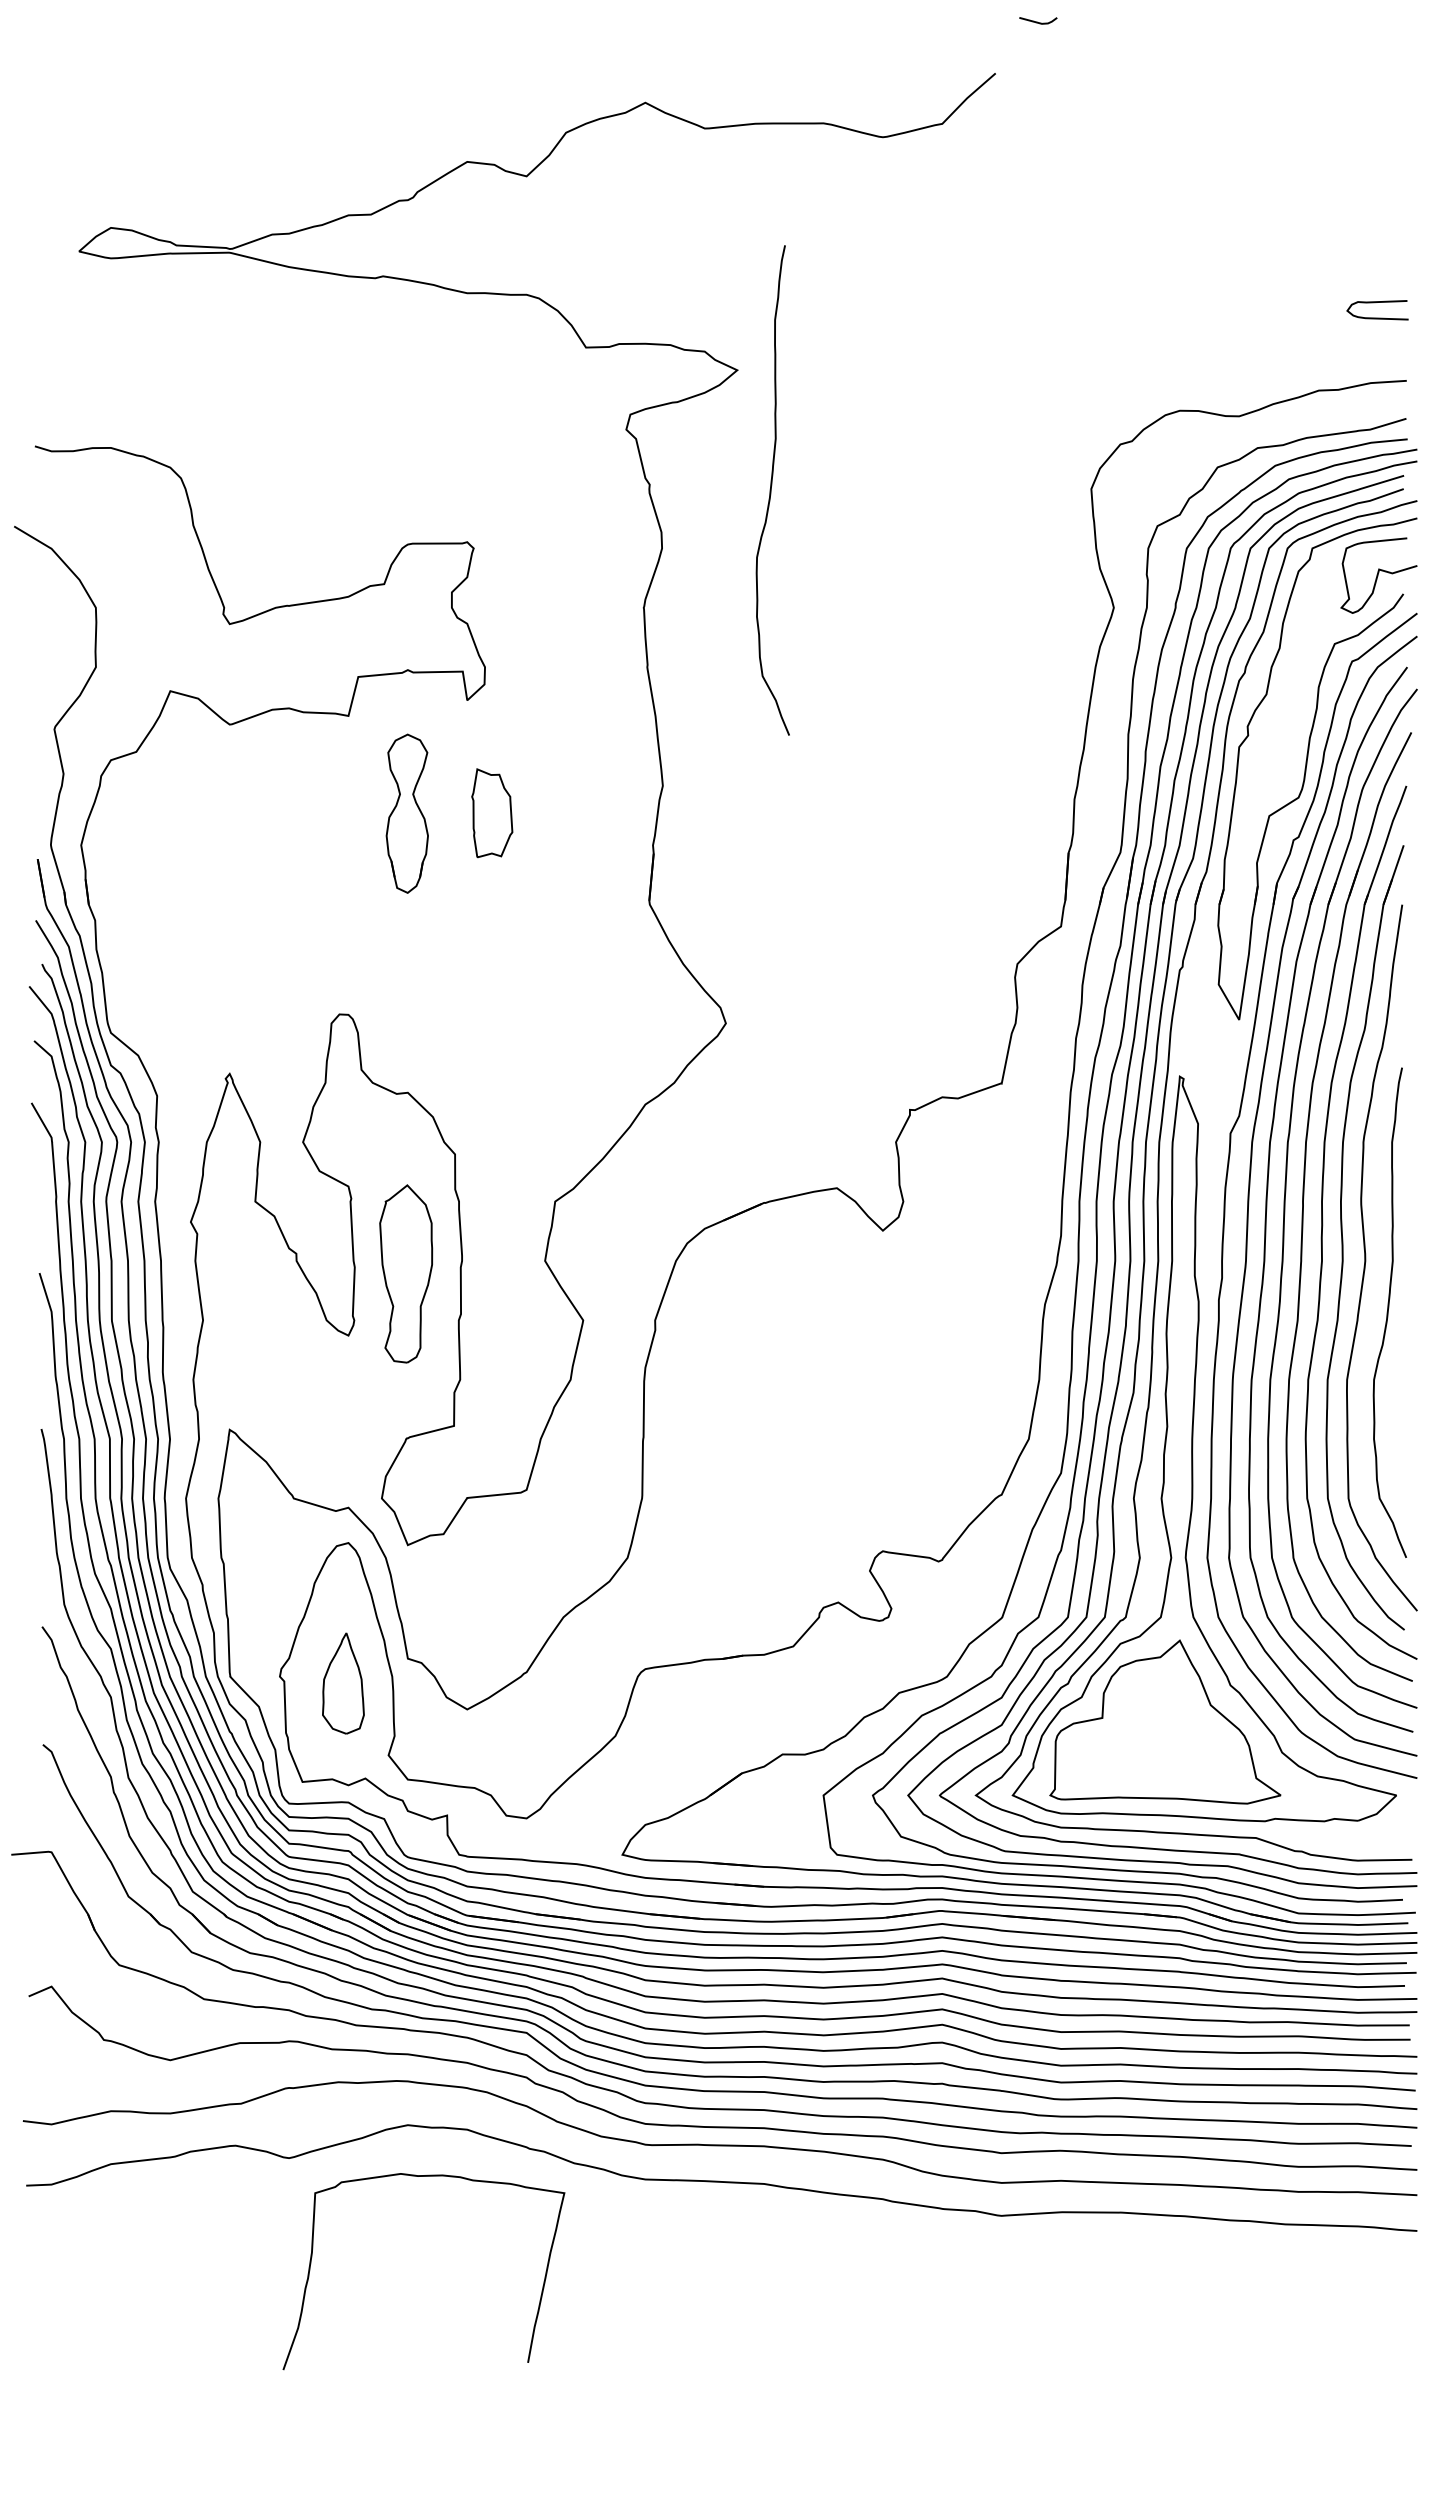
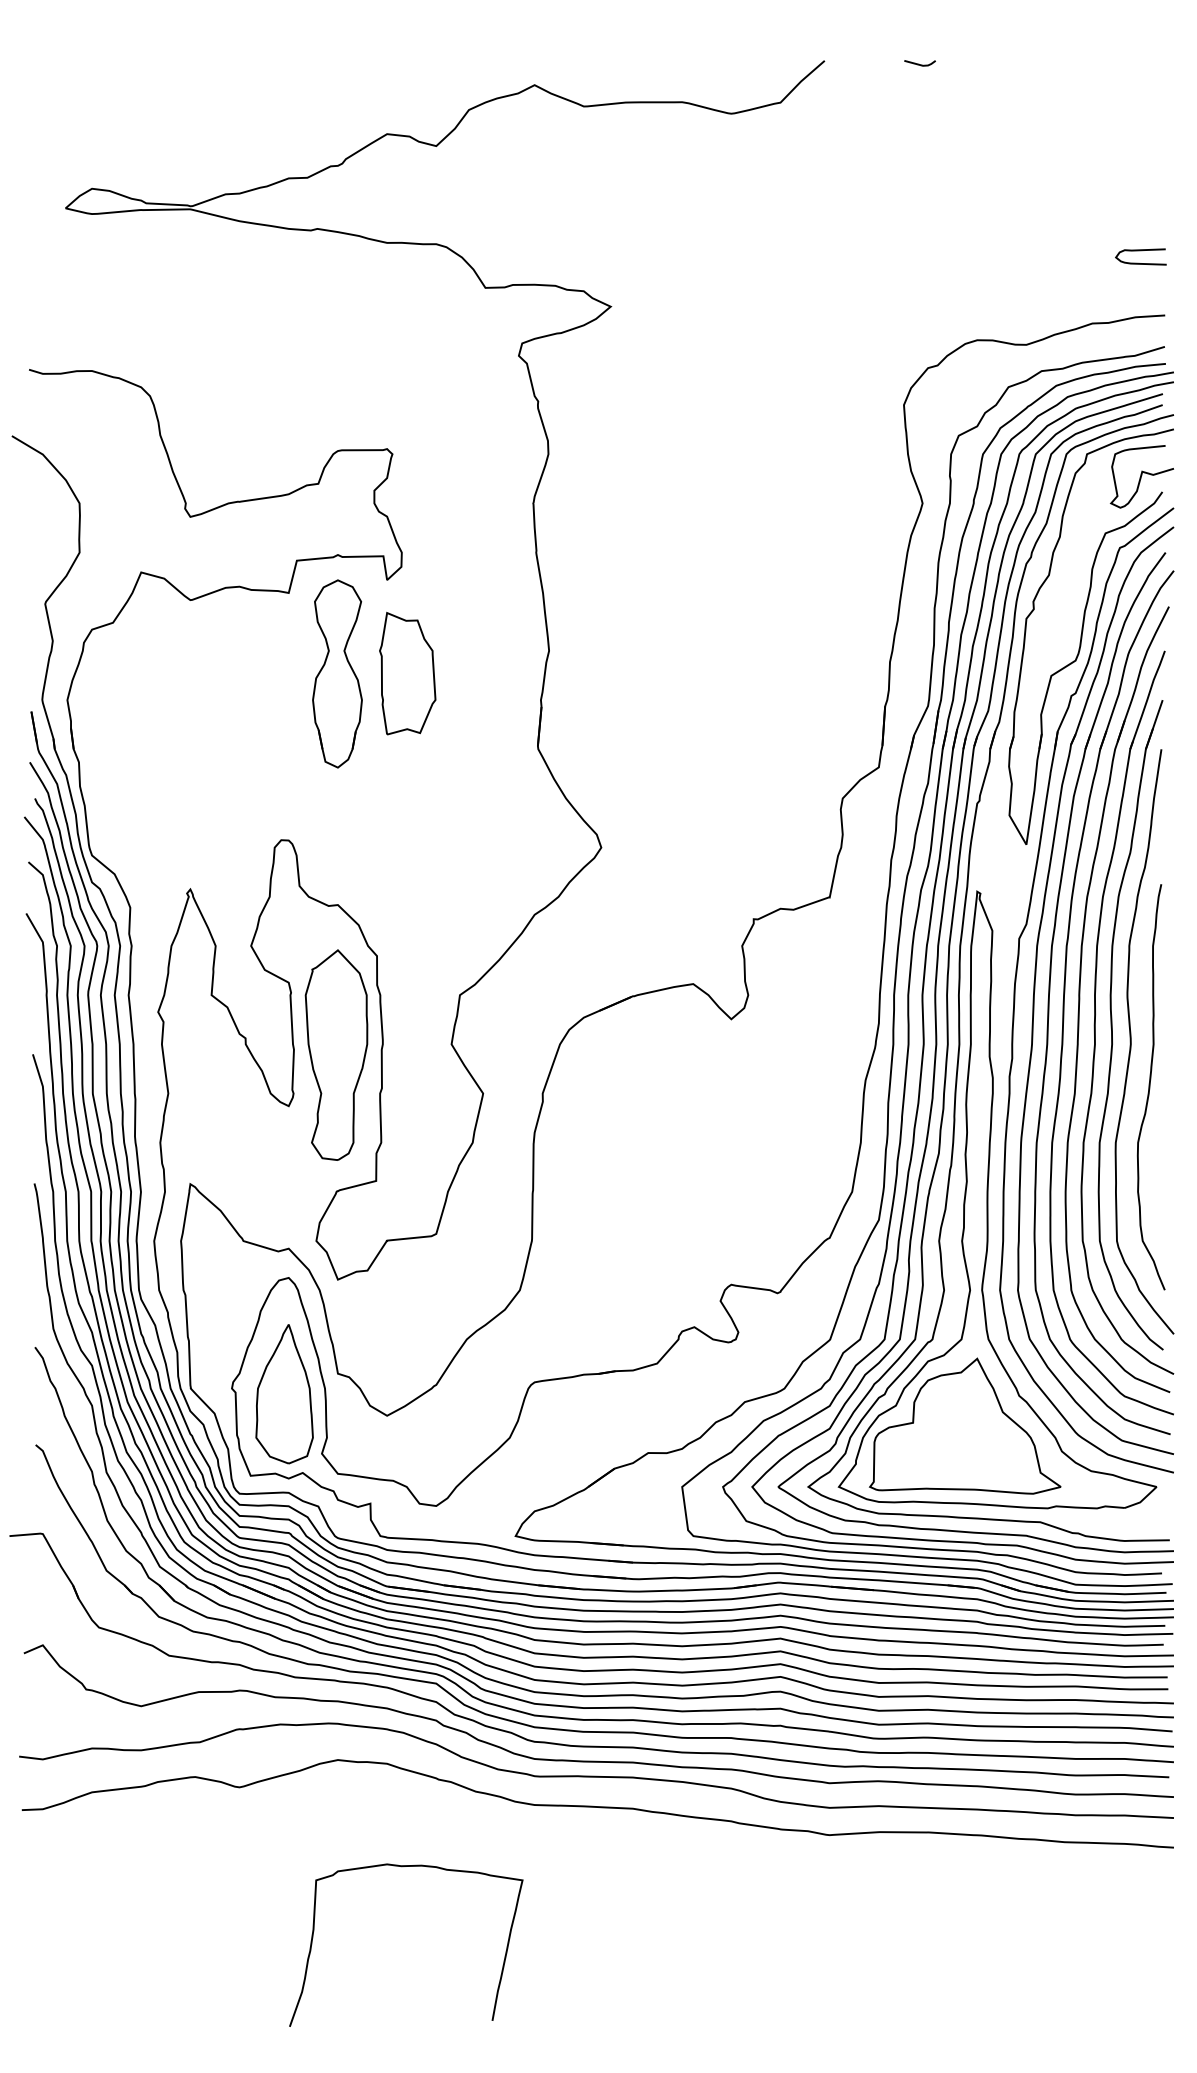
line: (1037, 21) -> (919, 63), moved
curve: (772, 490) -> (639, 406), removed
part: (407, 813) -> (337, 673), size x1.43
part: (491, 813) -> (407, 673), size x1.67
part: (406, 1273) -> (336, 1054), size x1.43
part: (343, 1683) -> (284, 1394), size x1.67
curve: (419, 2177) -> (402, 1867), moved

